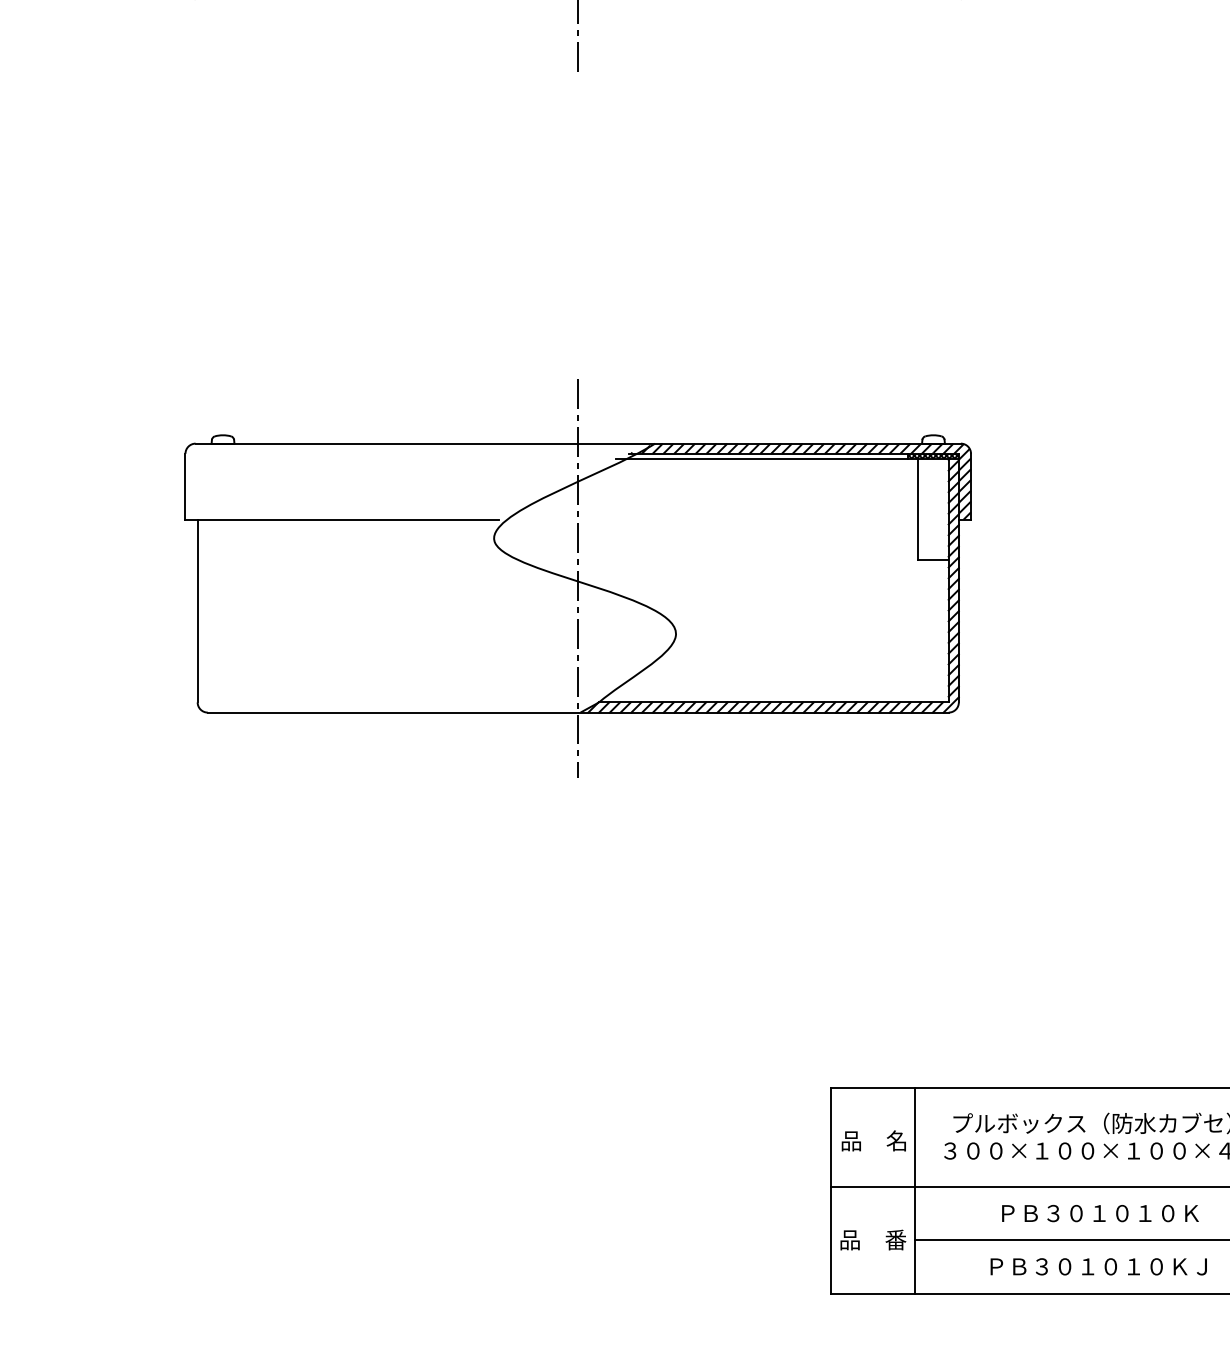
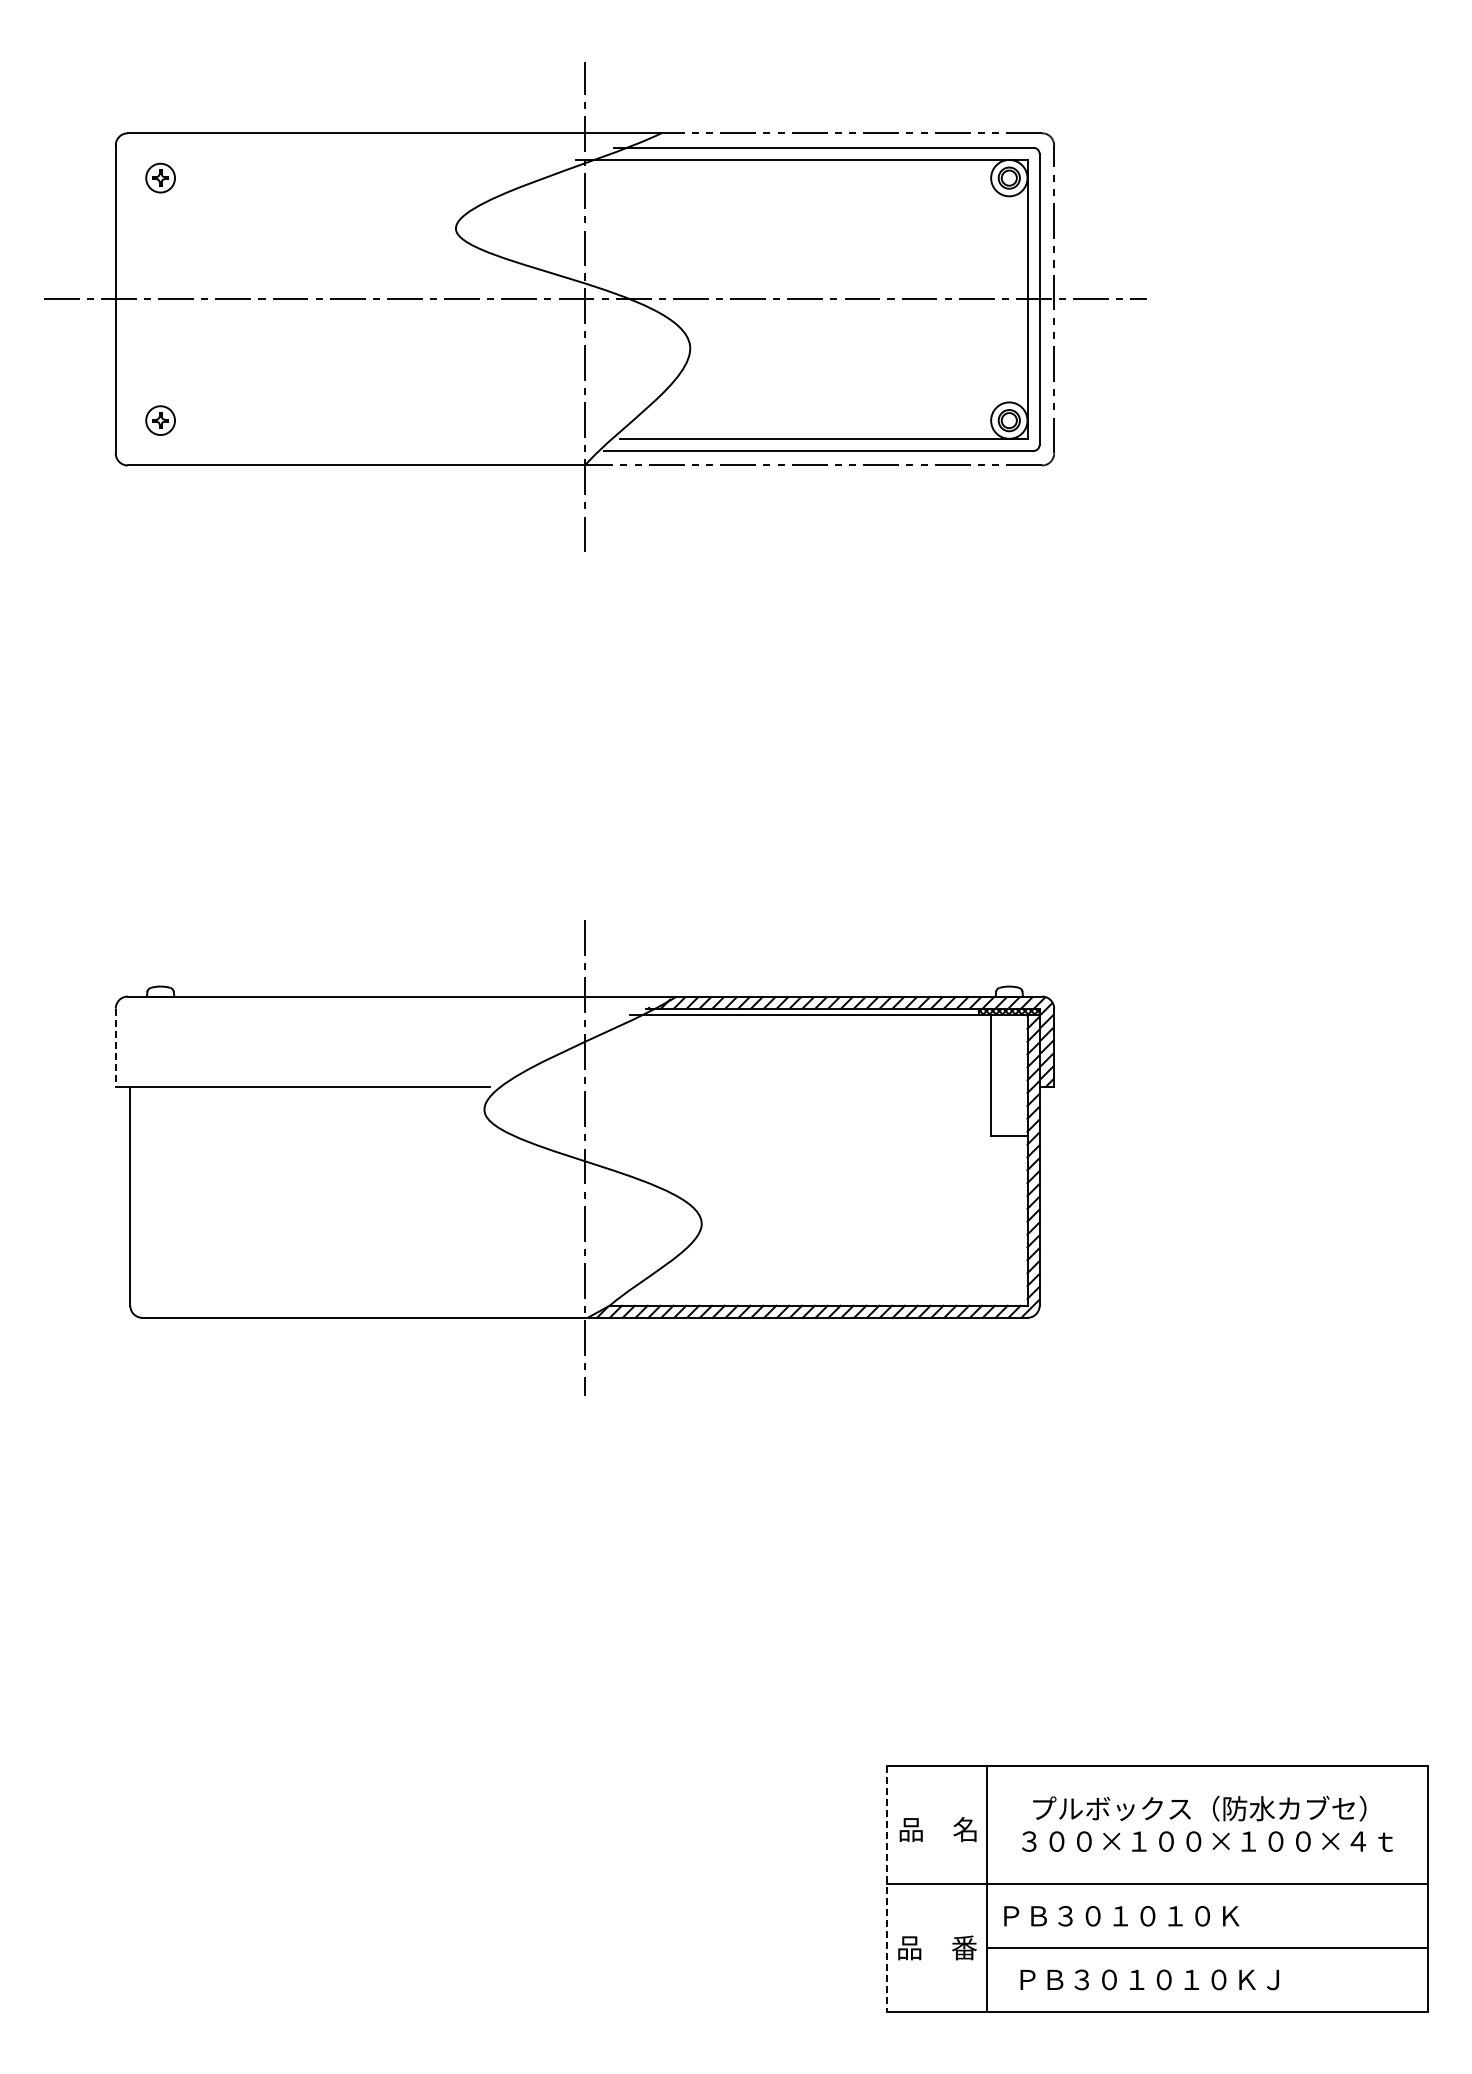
line: (185, 487) -> (115, 1048), solid -> dashed
line: (831, 1191) -> (887, 1889), solid -> dashed
text: (1100, 1213) -> (1121, 1916), moved
text: (1098, 1266) -> (1149, 1979), moved

